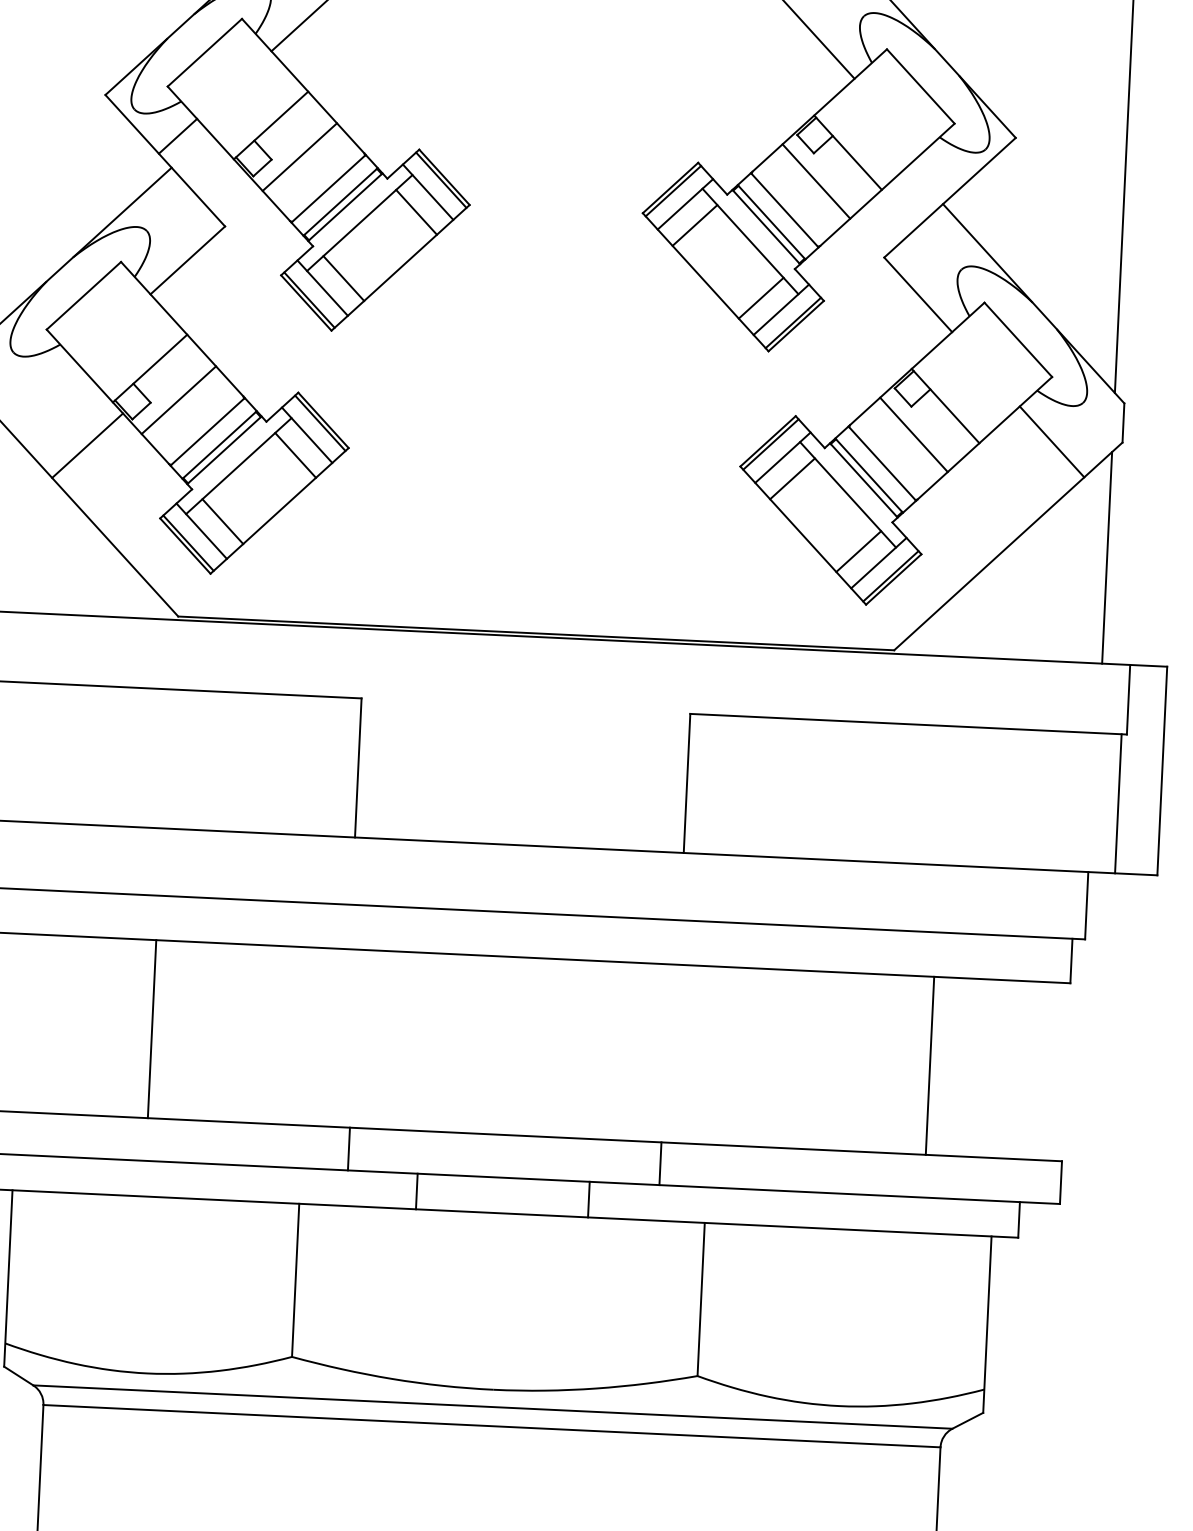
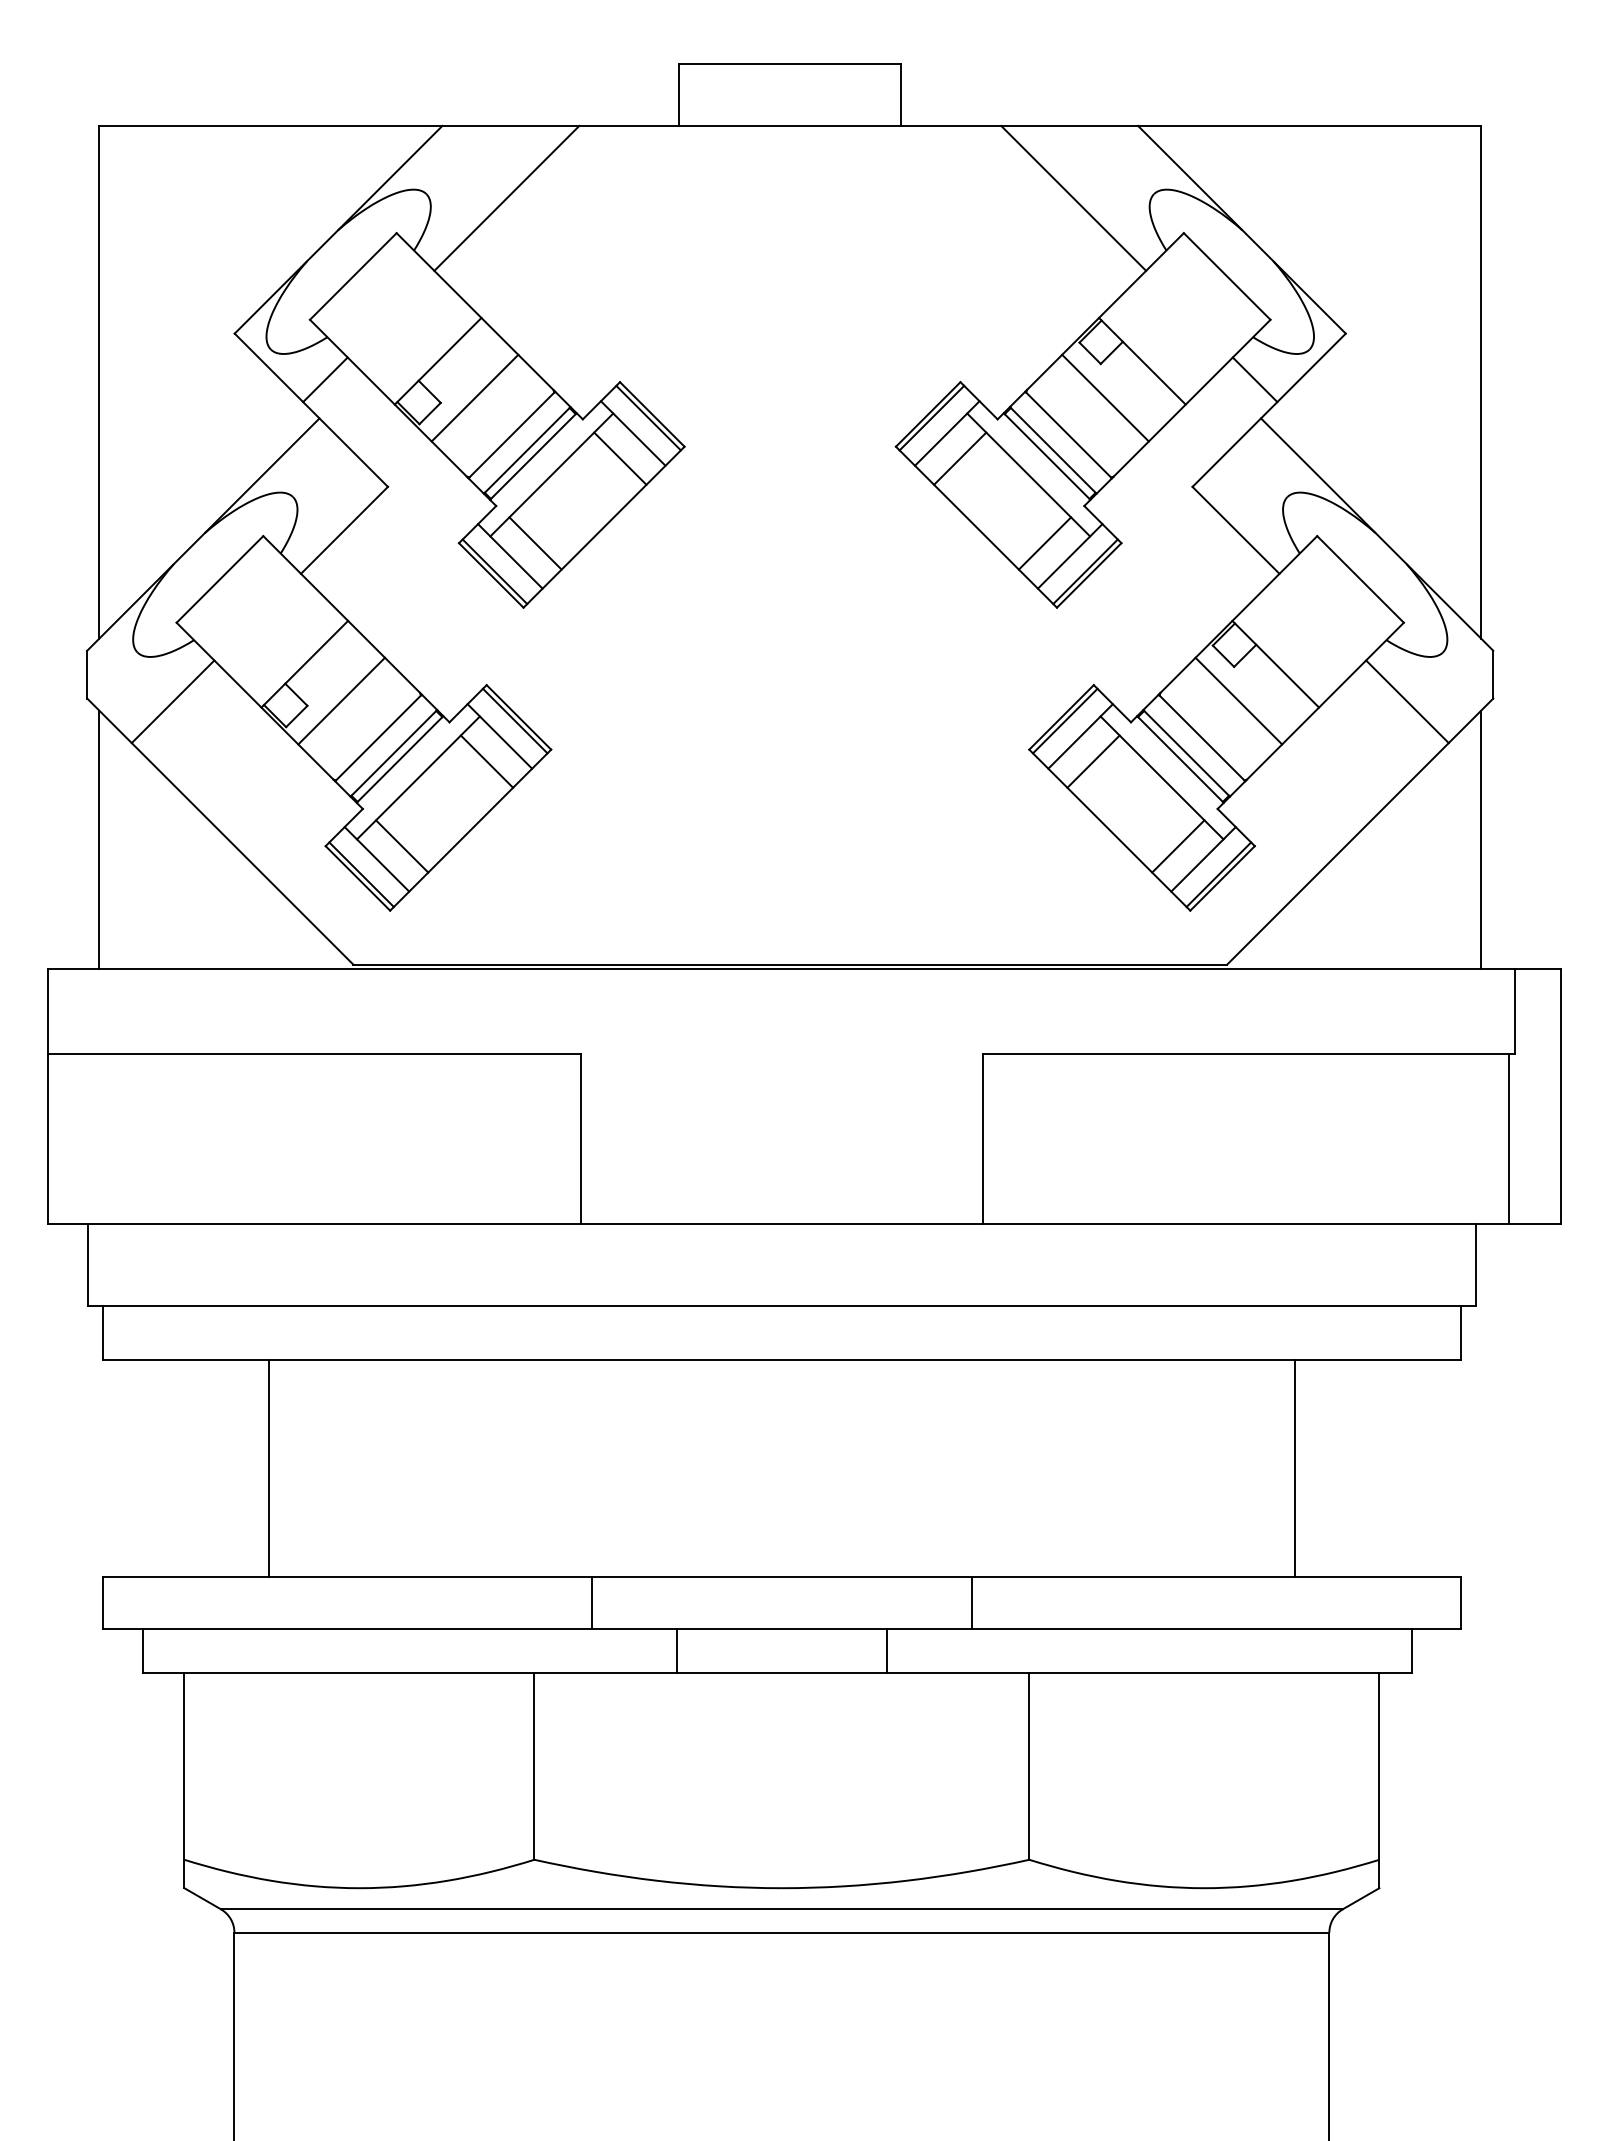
line: (939, 171) -> (1254, 379), added
line: (87, 445) -> (172, 701), moved
line: (152, 1029) -> (269, 1468), moved

